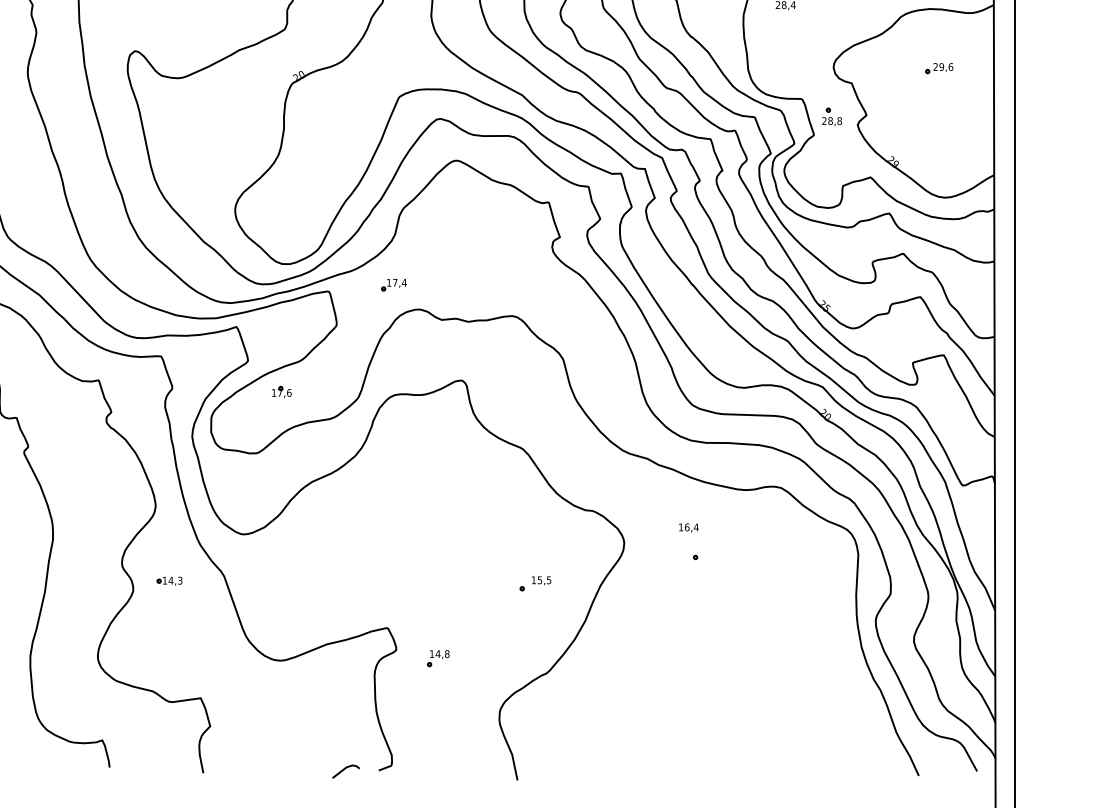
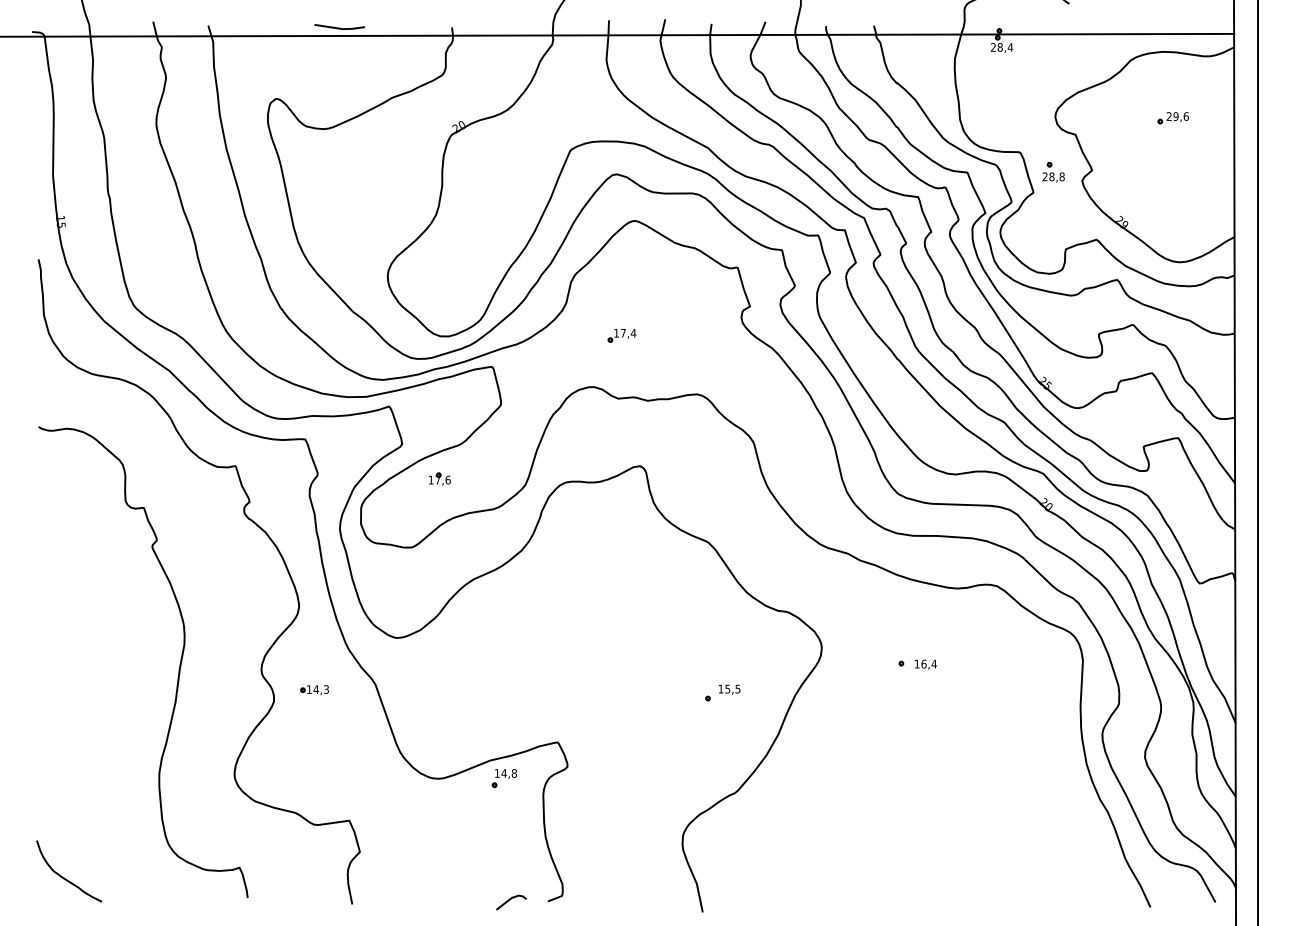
part: (393, 284) -> (621, 335), moved
text: (688, 527) -> (925, 664), moved
part: (437, 658) -> (503, 778), moved

